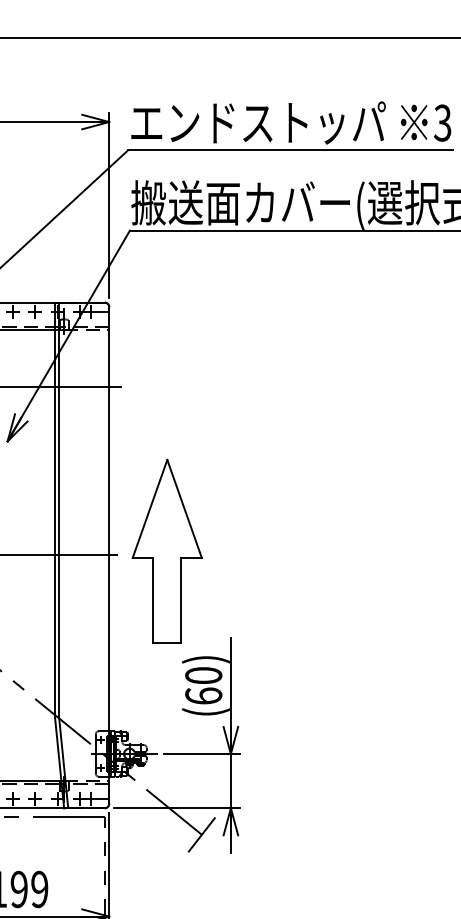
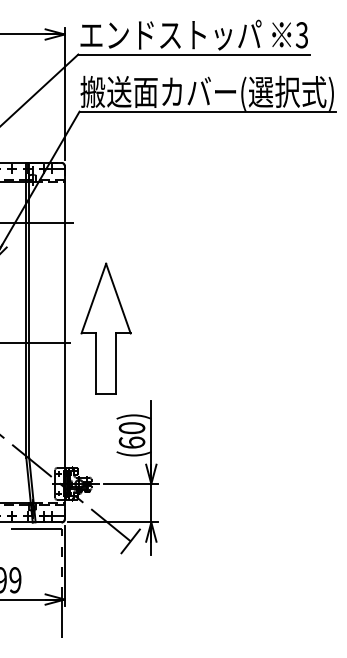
part: (166, 550) -> (105, 328), moved

